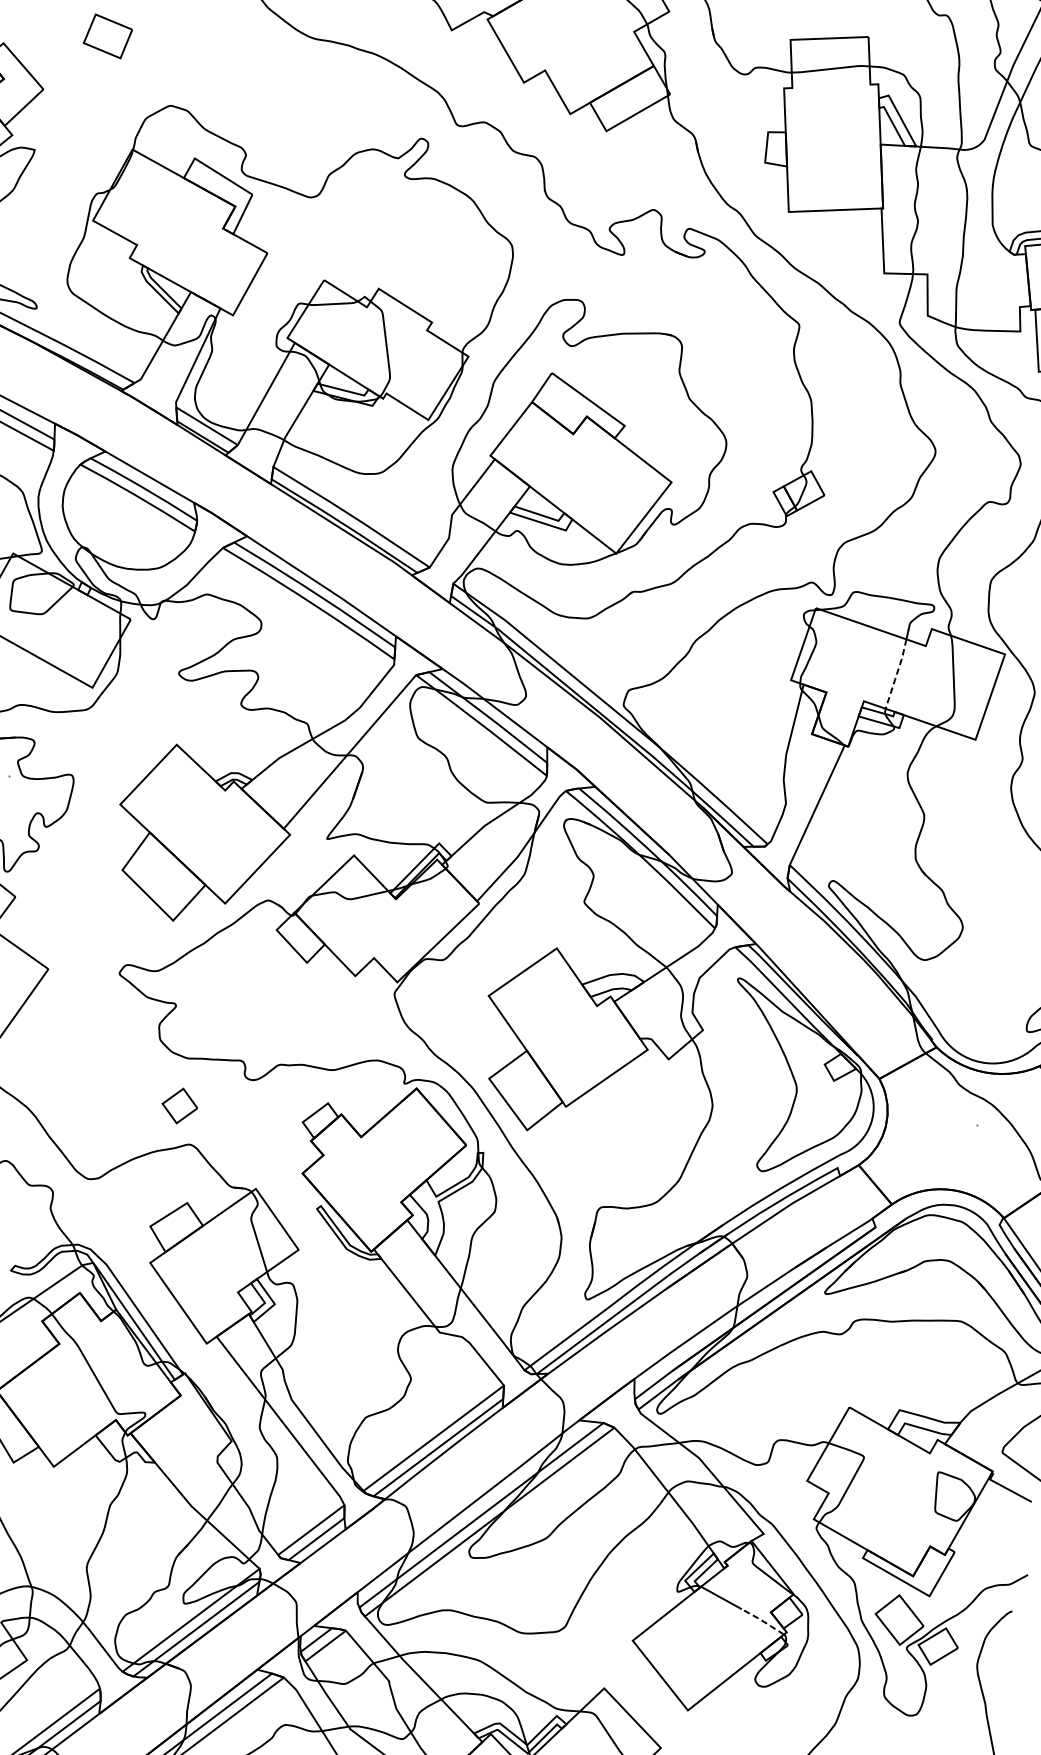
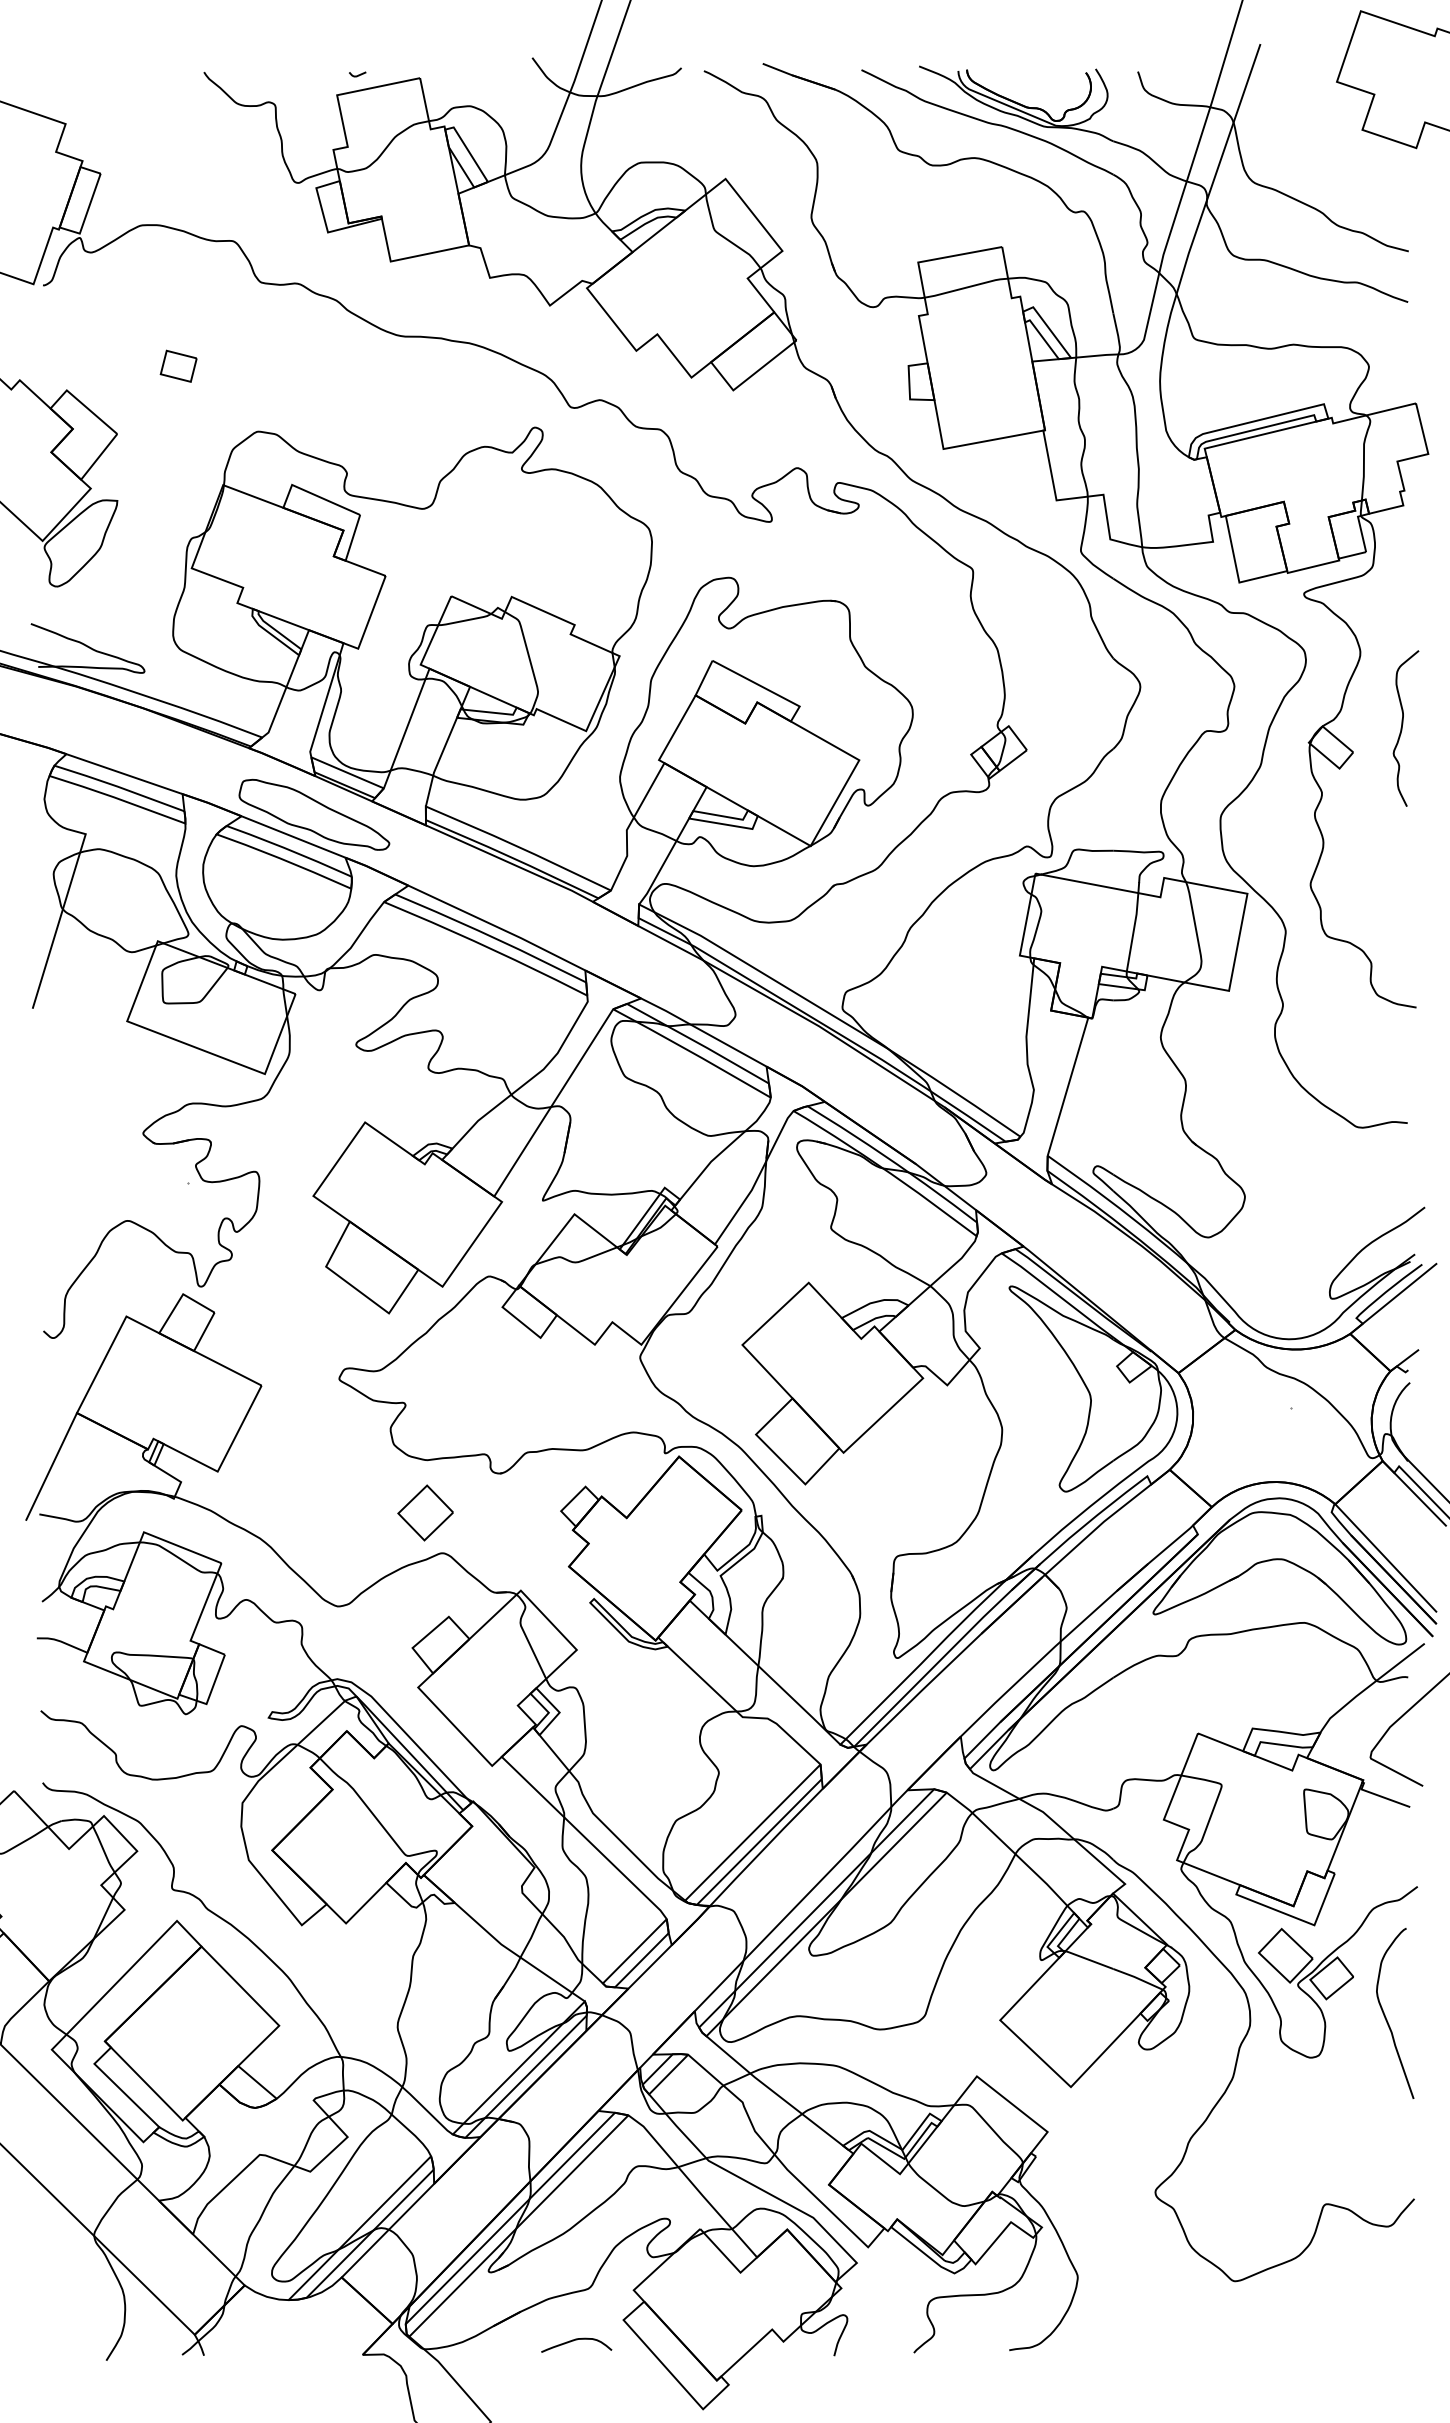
part: (107, 35) -> (178, 365), size x0.71
part: (171, 459) -> (314, 814), added
line: (896, 673) -> (1133, 931), dashed -> solid
part: (179, 1105) -> (425, 1512), size x1.43
line: (762, 1621) -> (1137, 1978), dashed -> solid

